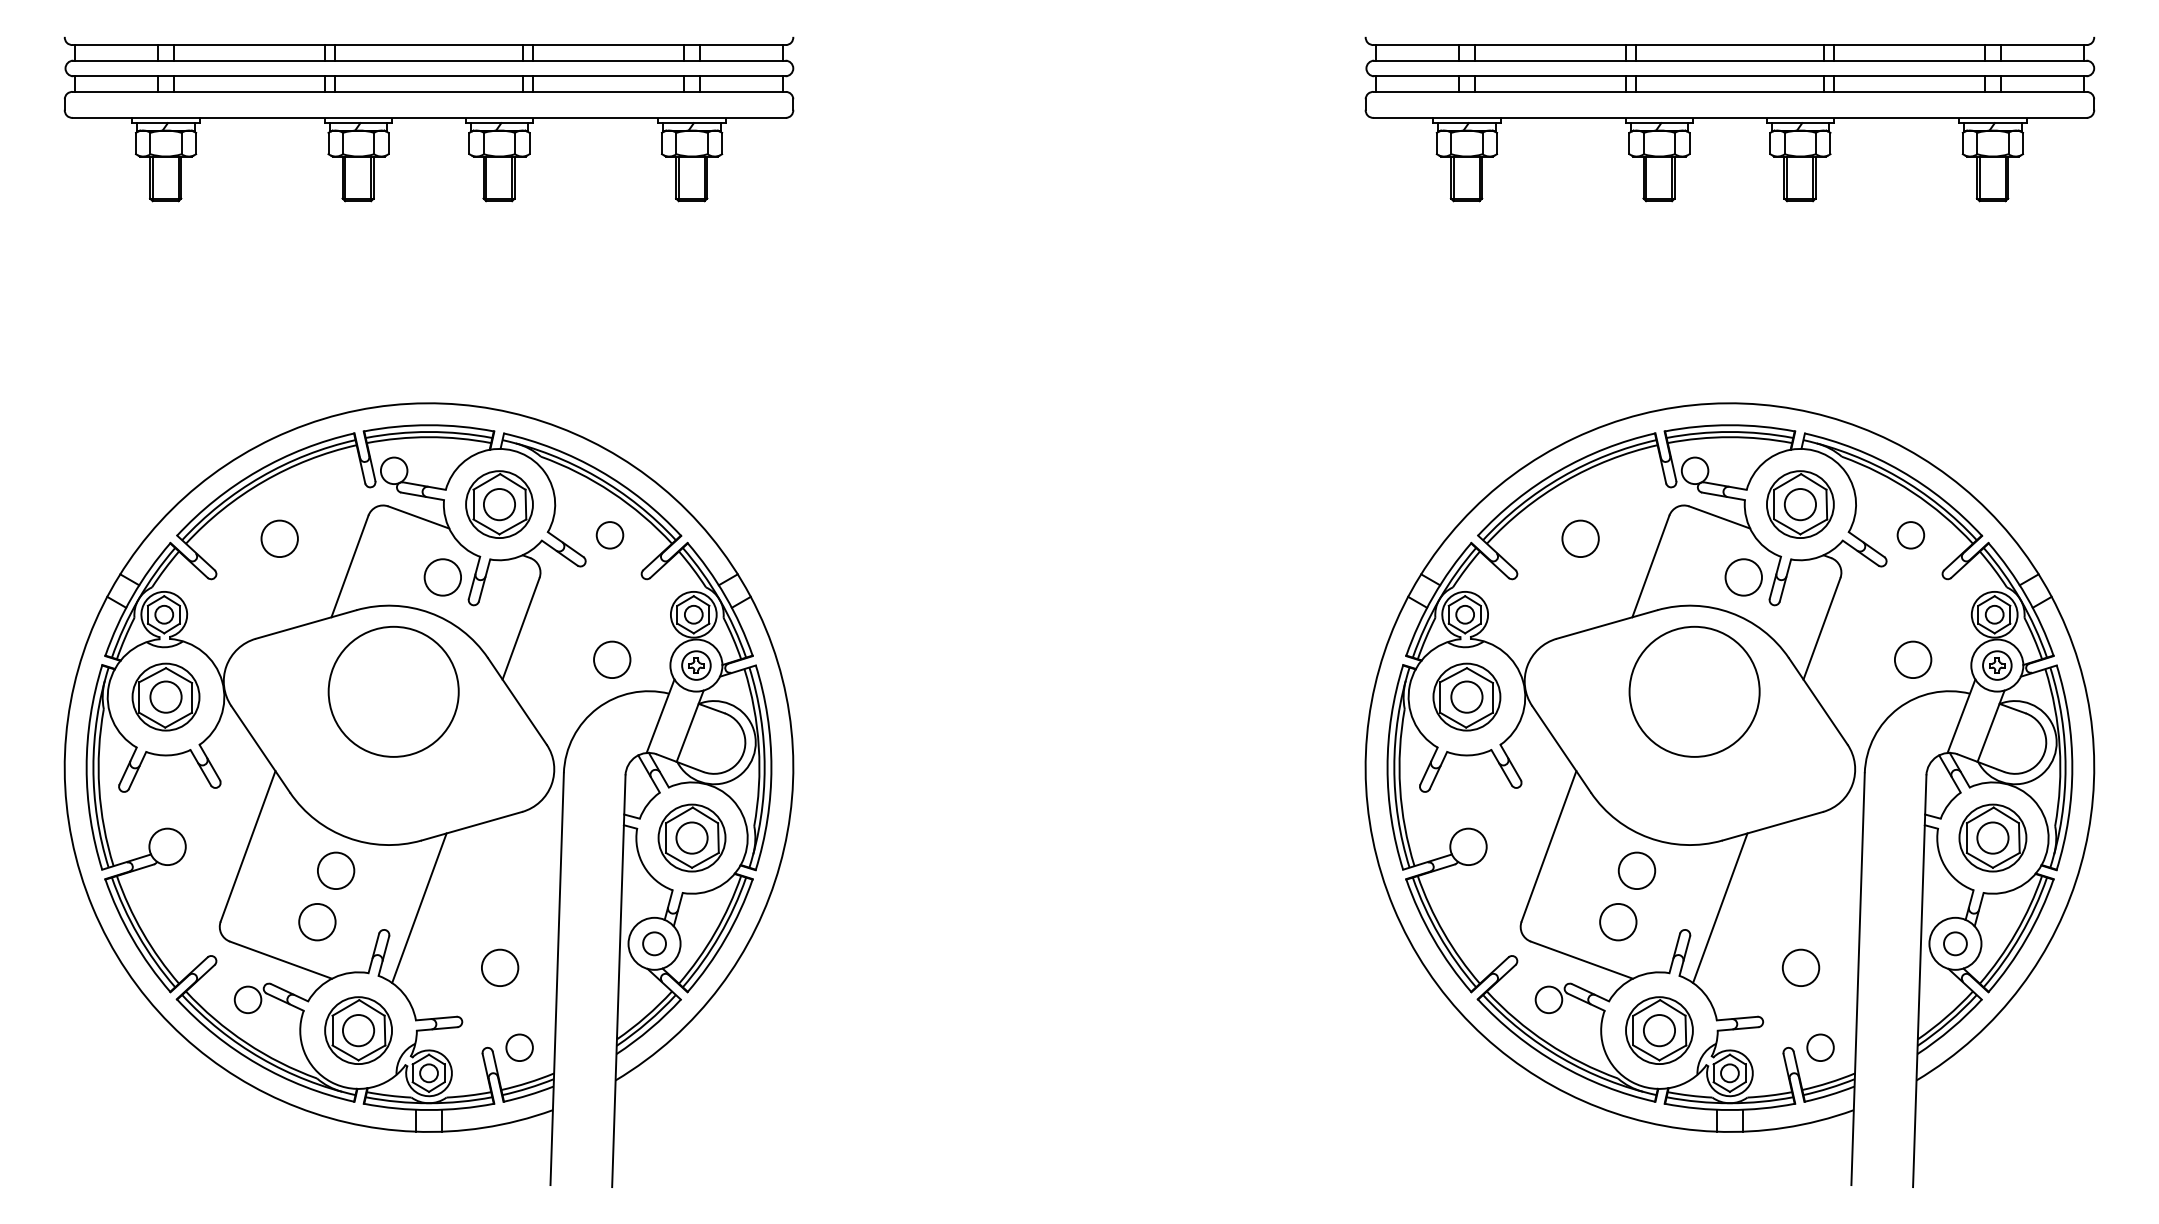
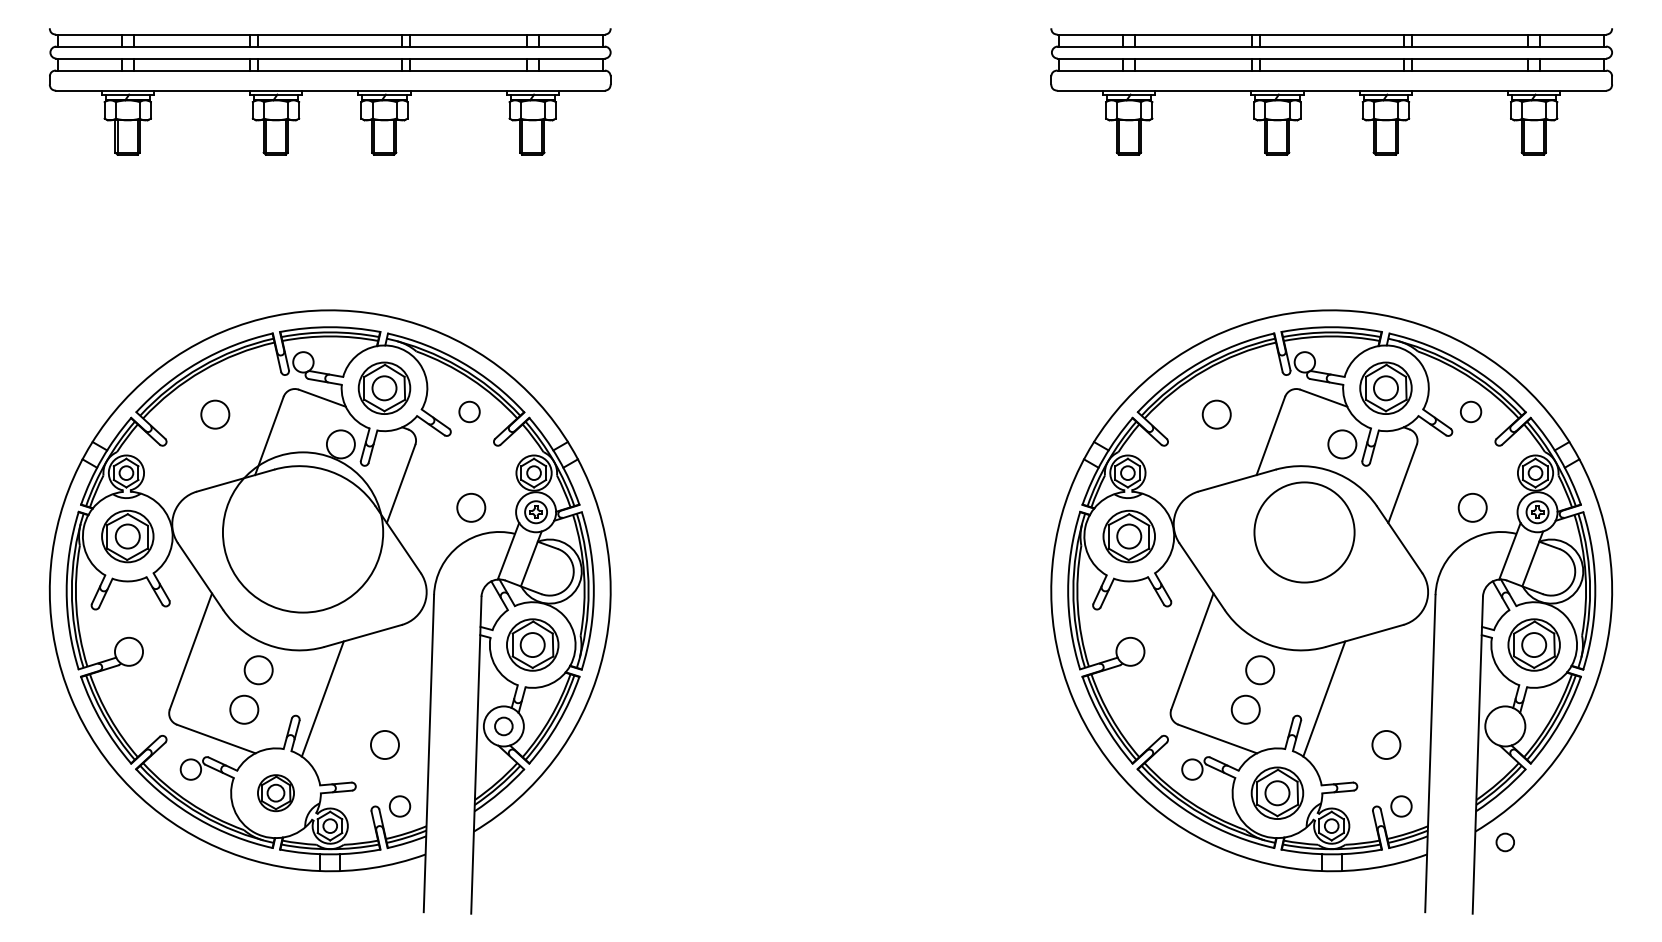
circle: (394, 691) -> (303, 532), size x1.6
circle: (1954, 943) -> (1504, 842), moved
part: (357, 1029) -> (275, 792), size x0.7

